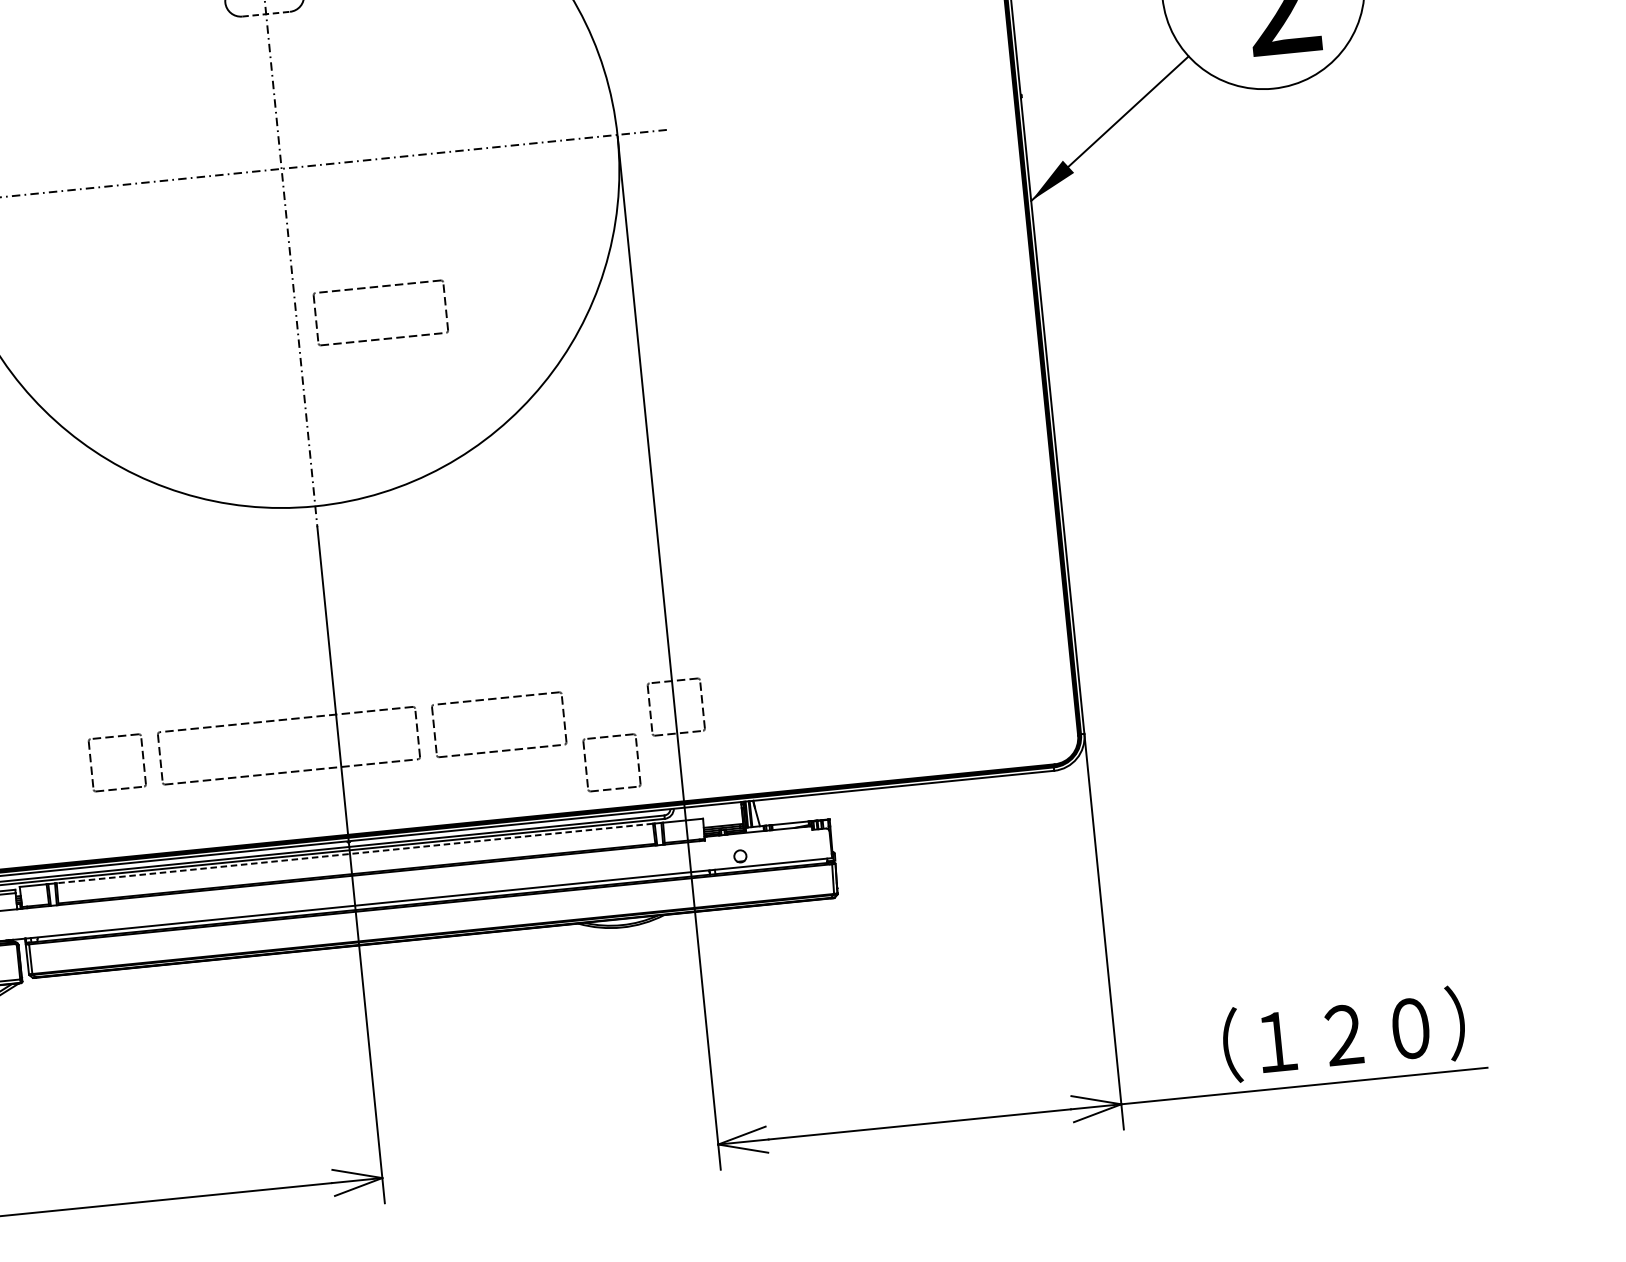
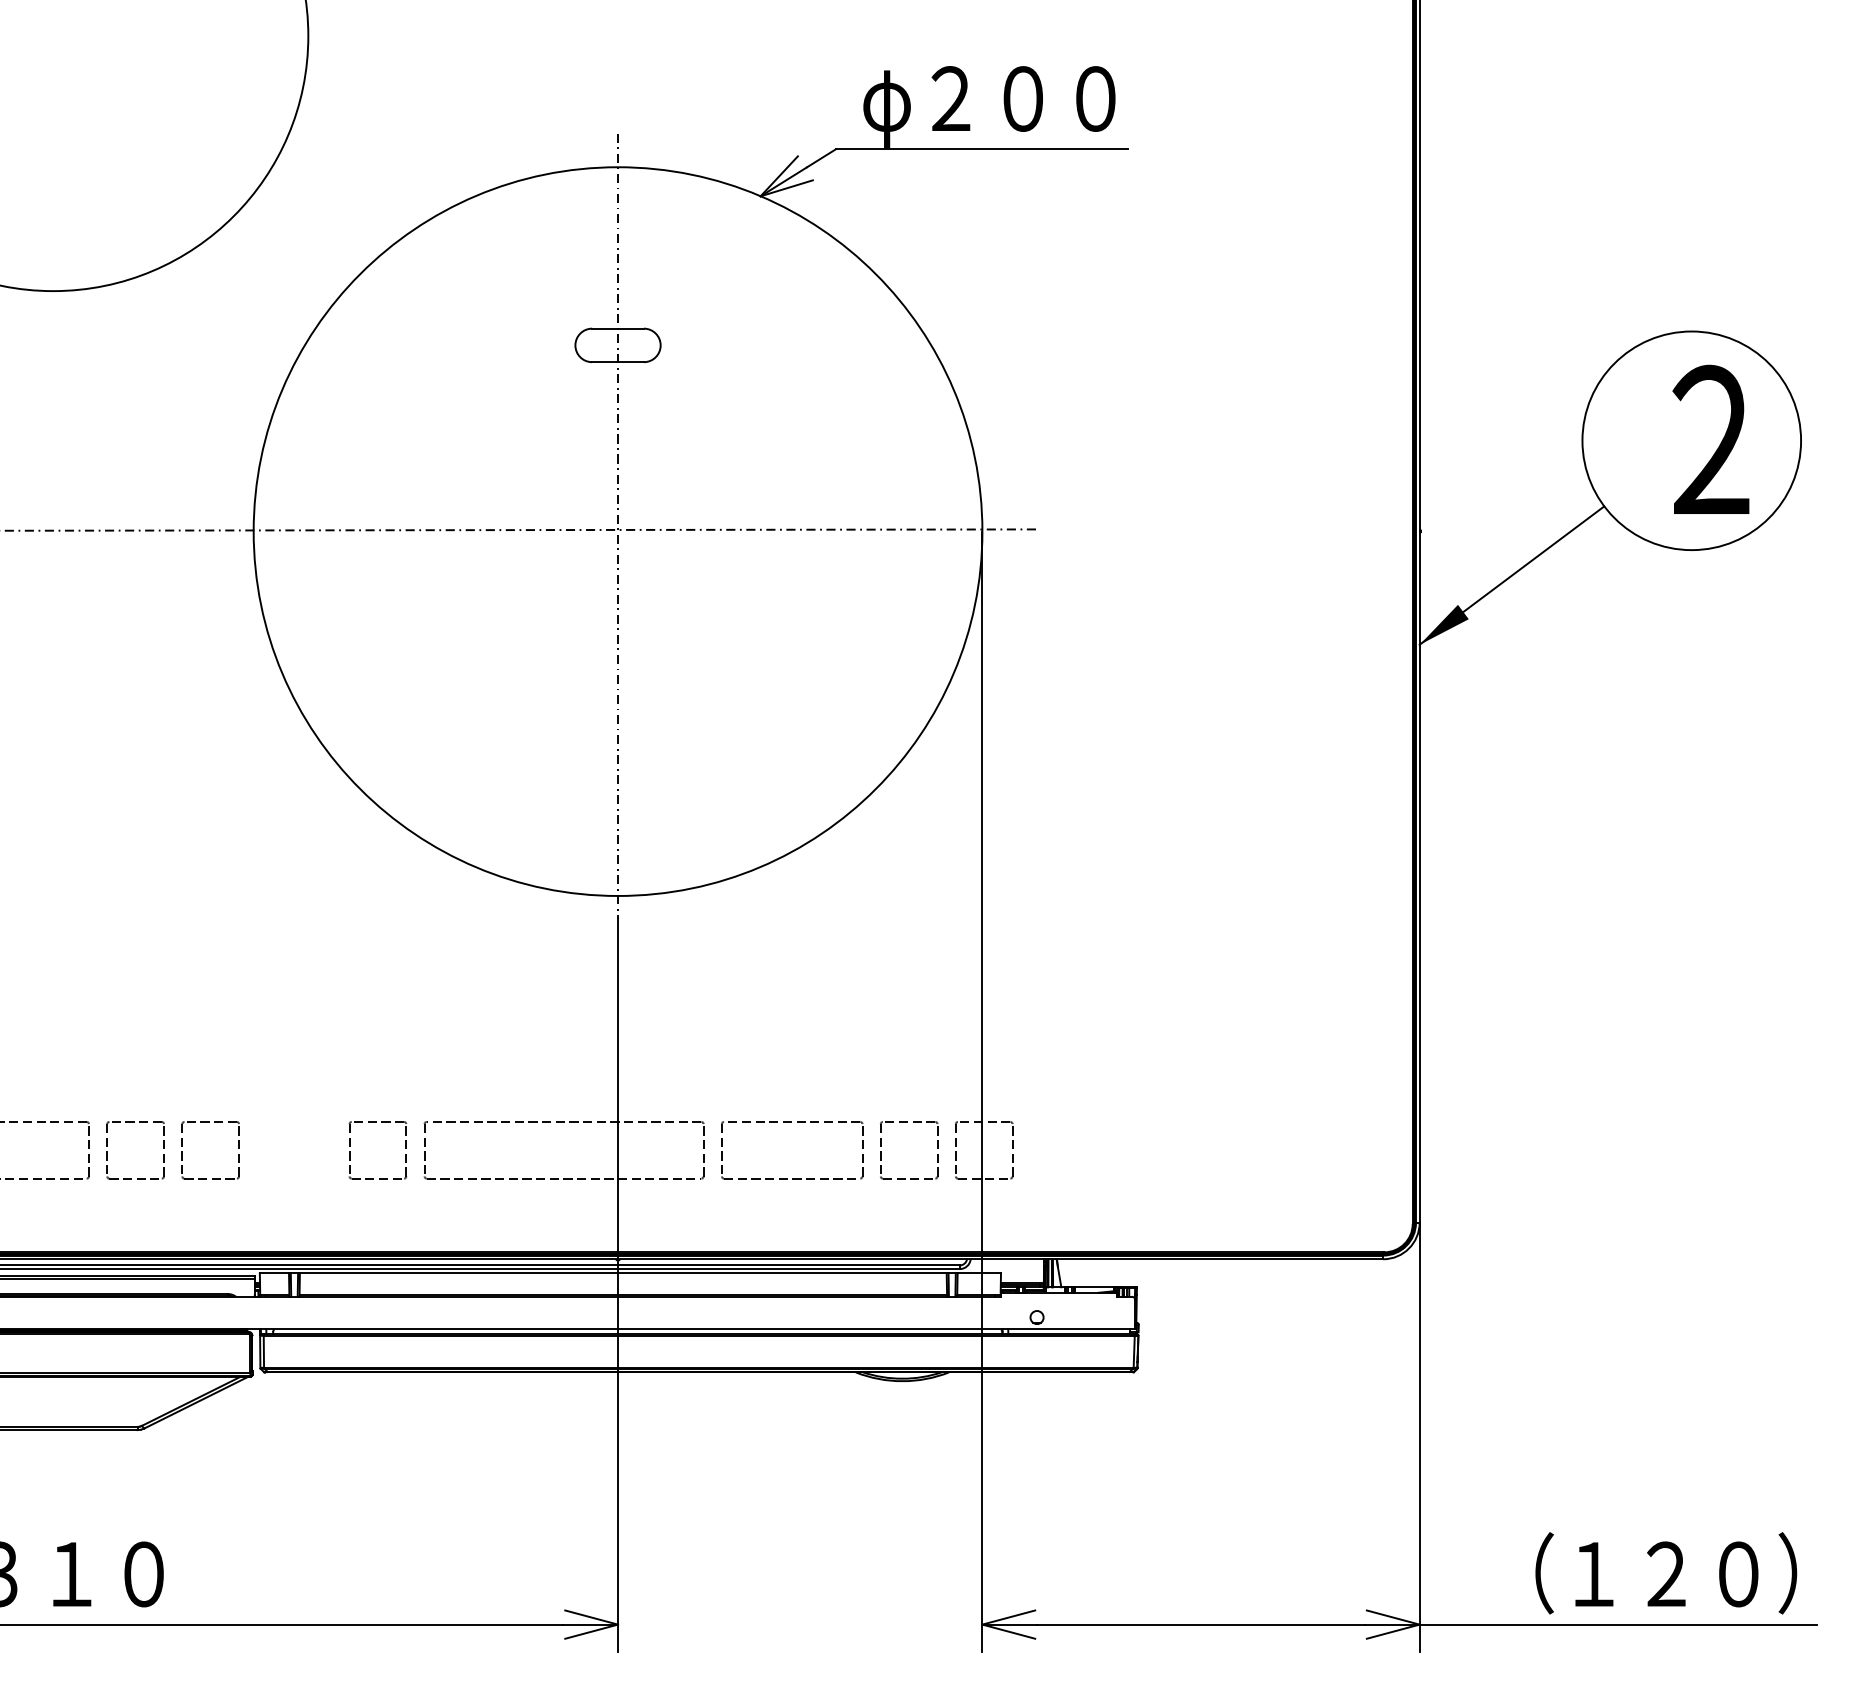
line: (266, 14) -> (618, 362), dashed -> solid
part: (383, 338) -> (709, 723), removed
part: (586, 766) -> (881, 1151), moved
line: (354, 853) -> (622, 1273), dashed -> solid

